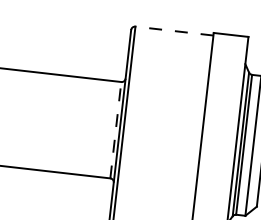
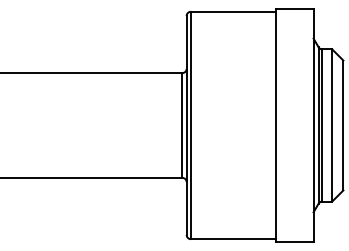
line: (173, 30) -> (232, 11), dashed -> solid
line: (115, 130) -> (182, 125), dashed -> solid

